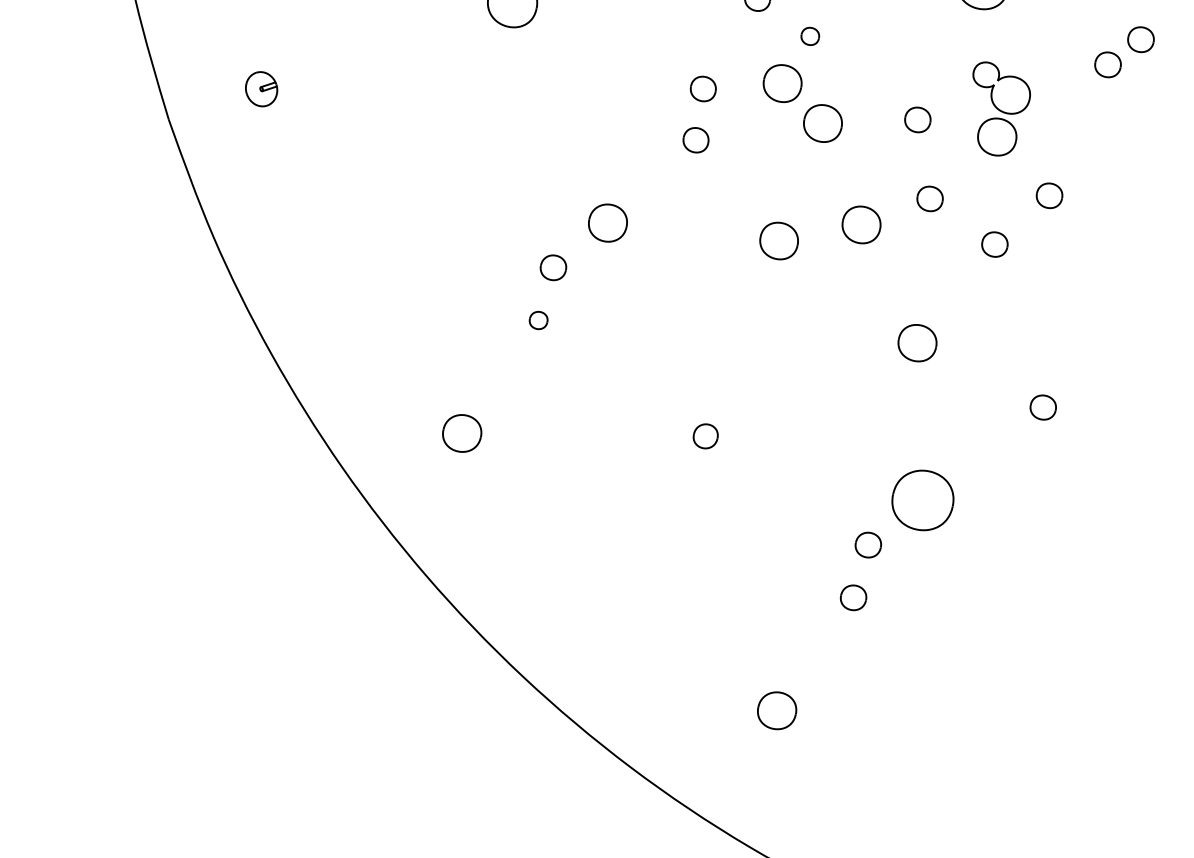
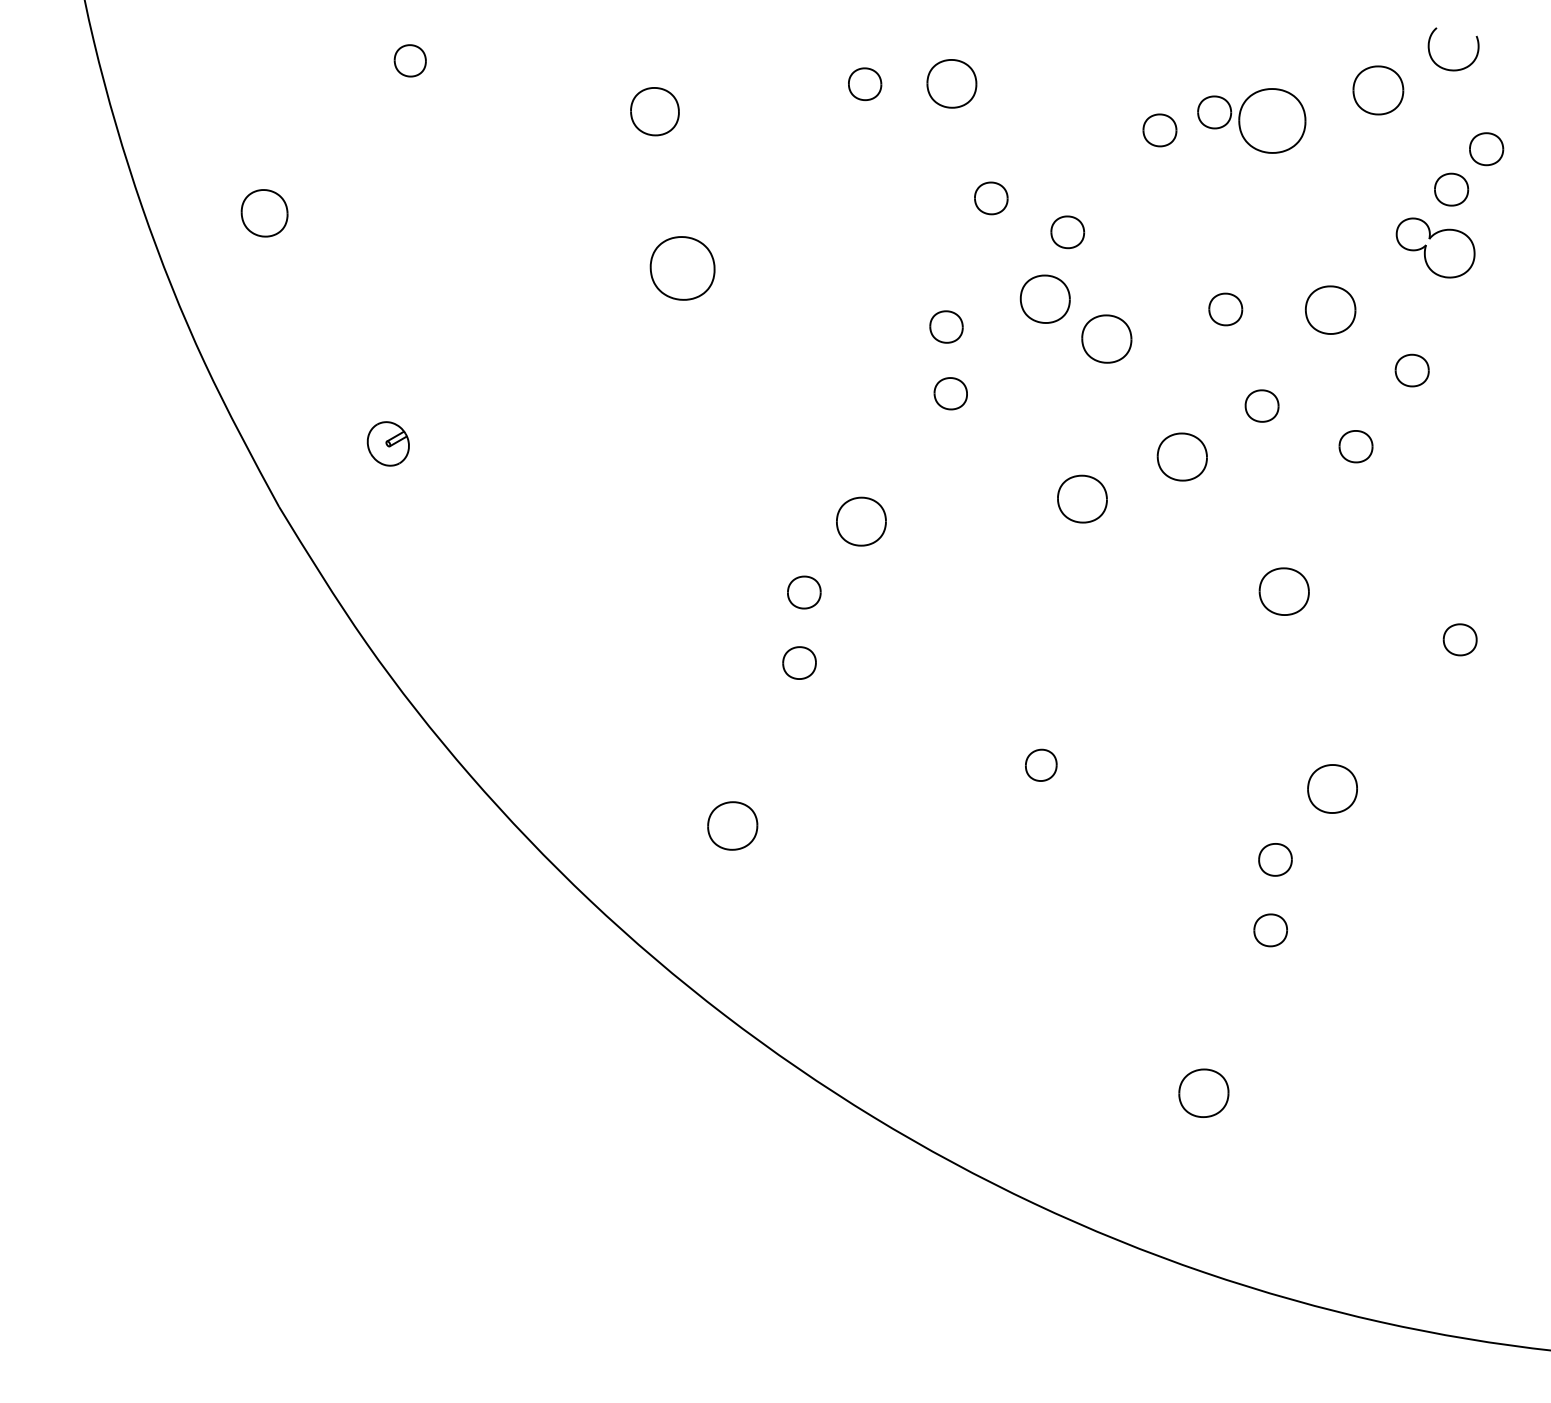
part: (810, 36) -> (1067, 232), size x1.43
part: (1001, 88) -> (1435, 247), moved
part: (538, 320) -> (799, 662), size x1.43
part: (922, 500) -> (1332, 788), size x0.62

